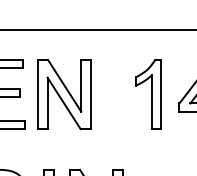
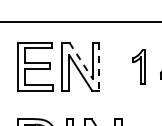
line: (65, 86) -> (81, 61), solid -> dashed
part: (148, 94) -> (139, 66), size x0.7
line: (91, 95) -> (99, 67), solid -> dashed

